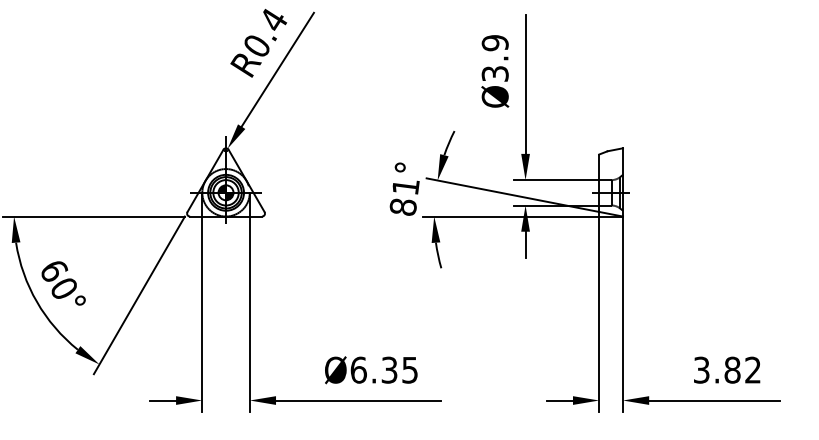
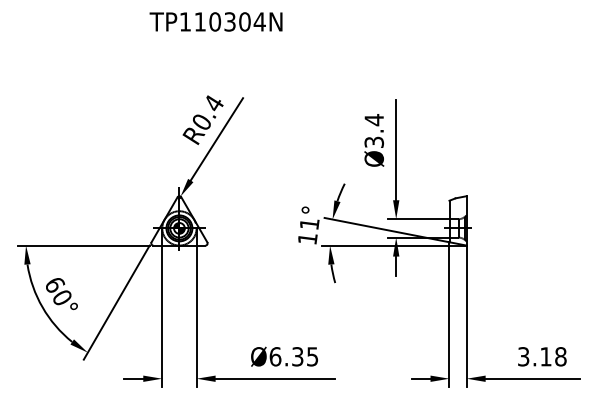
text: (495, 43) -> (374, 120), Ø3.9 -> Ø3.4
text: (402, 206) -> (307, 238), 81° -> 11°
text: (742, 369) -> (553, 356), 3.82 -> 3.18

